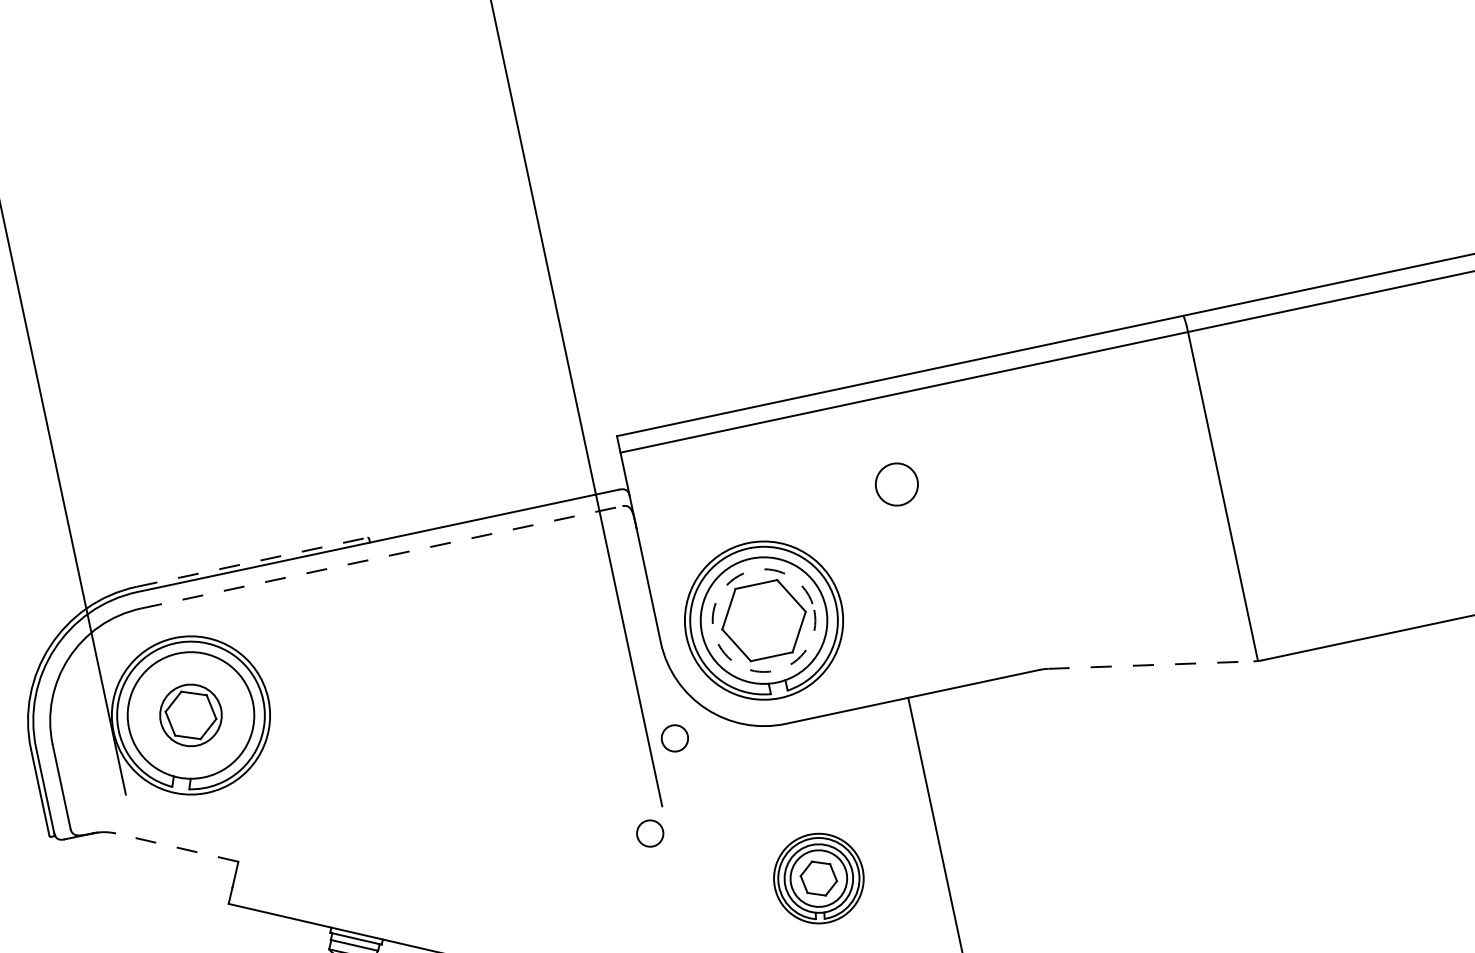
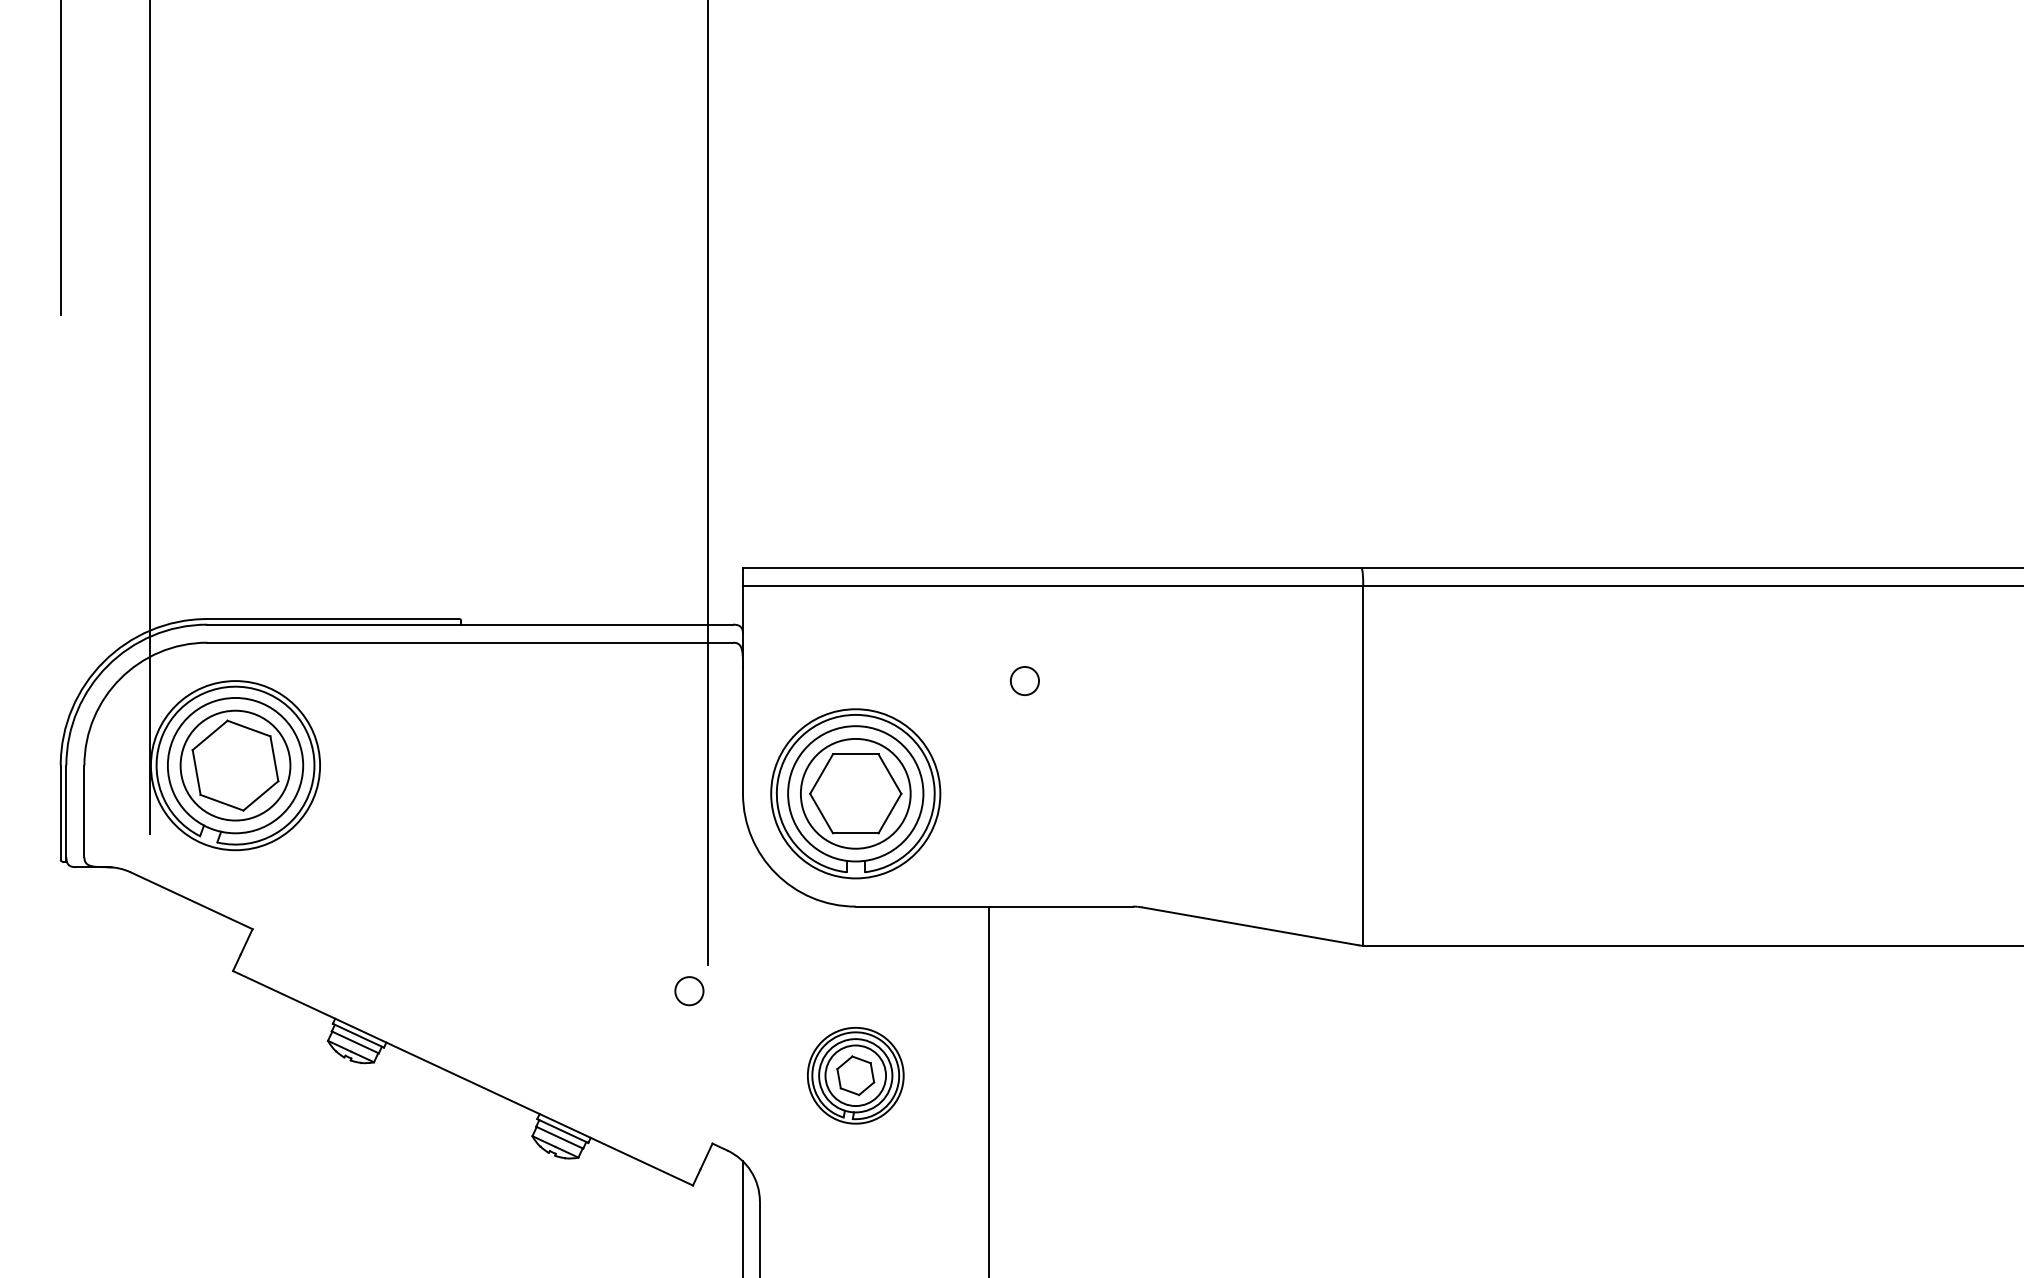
circle: (896, 484) -> (1024, 680), size x0.62
line: (382, 557) -> (470, 642), dashed -> solid
line: (252, 562) -> (333, 619), dashed -> solid
circle: (763, 620) -> (855, 793), dashed -> solid
line: (1151, 665) -> (1250, 926), dashed -> solid
part: (190, 715) -> (235, 765), size x1.67
circle: (675, 738) -> (736, 897), removed
line: (176, 847) -> (191, 900), dashed -> solid

